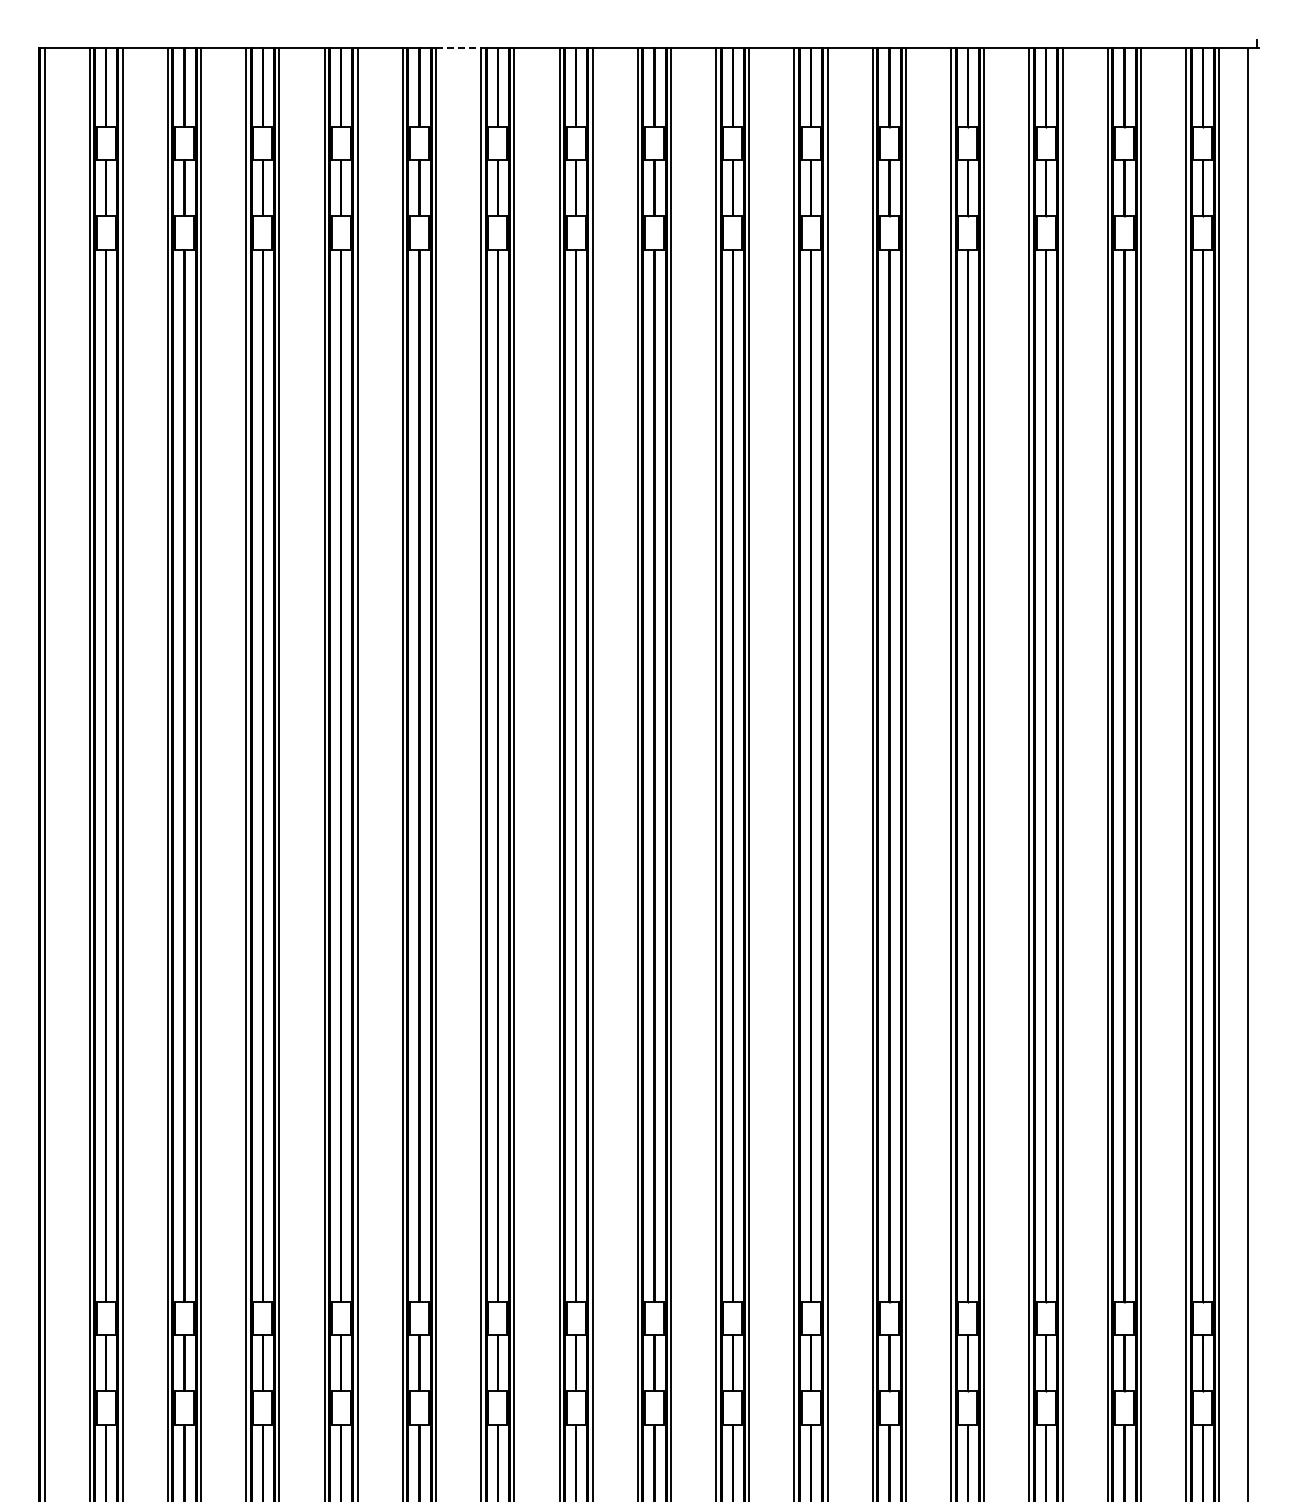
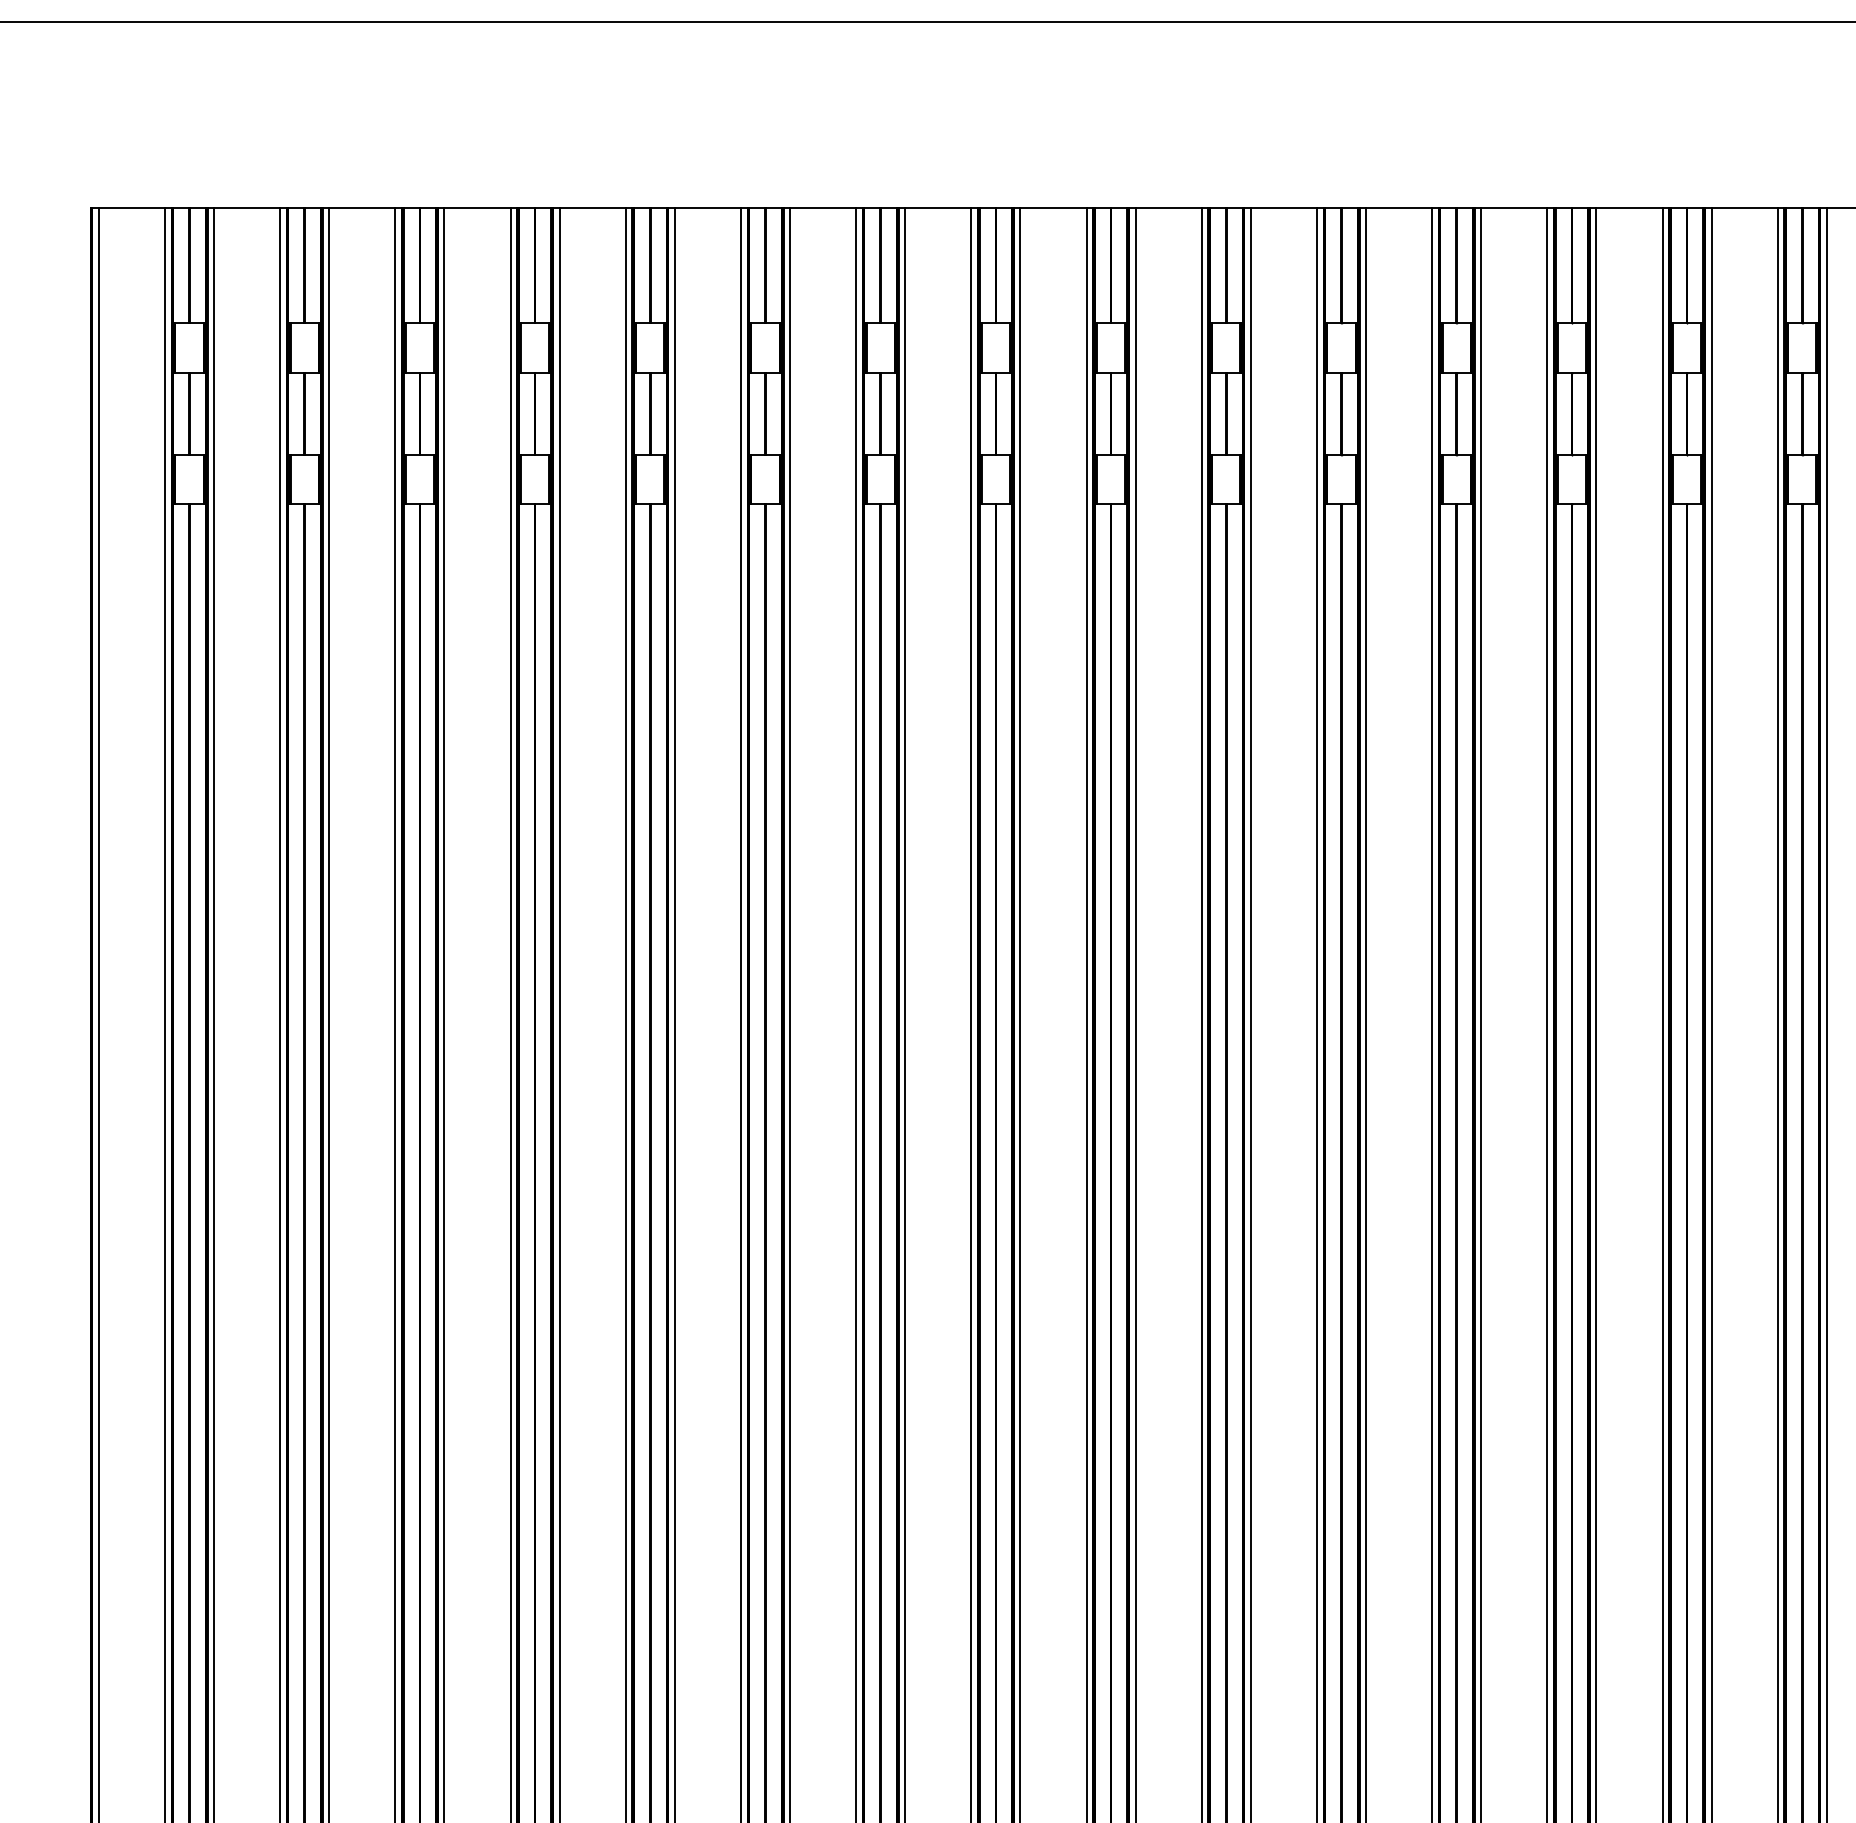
line: (458, 48) -> (707, 208), dashed -> solid

